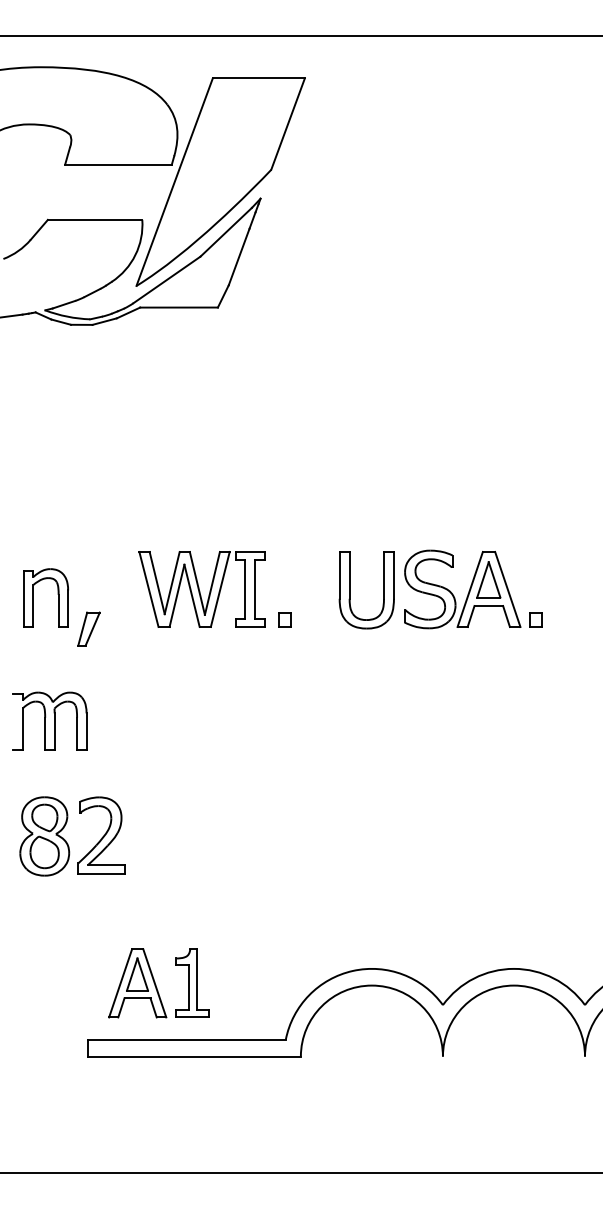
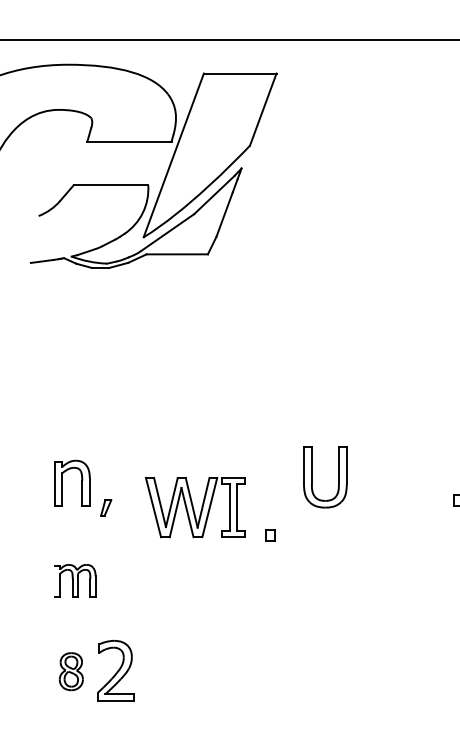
part: (201, 589) -> (194, 507), moved
part: (468, 591) -> (405, 478), removed
part: (284, 619) -> (269, 535), moved
part: (88, 628) -> (105, 507), size x0.6
part: (49, 720) -> (75, 580), size x0.7
part: (44, 836) -> (71, 671), size x0.6

